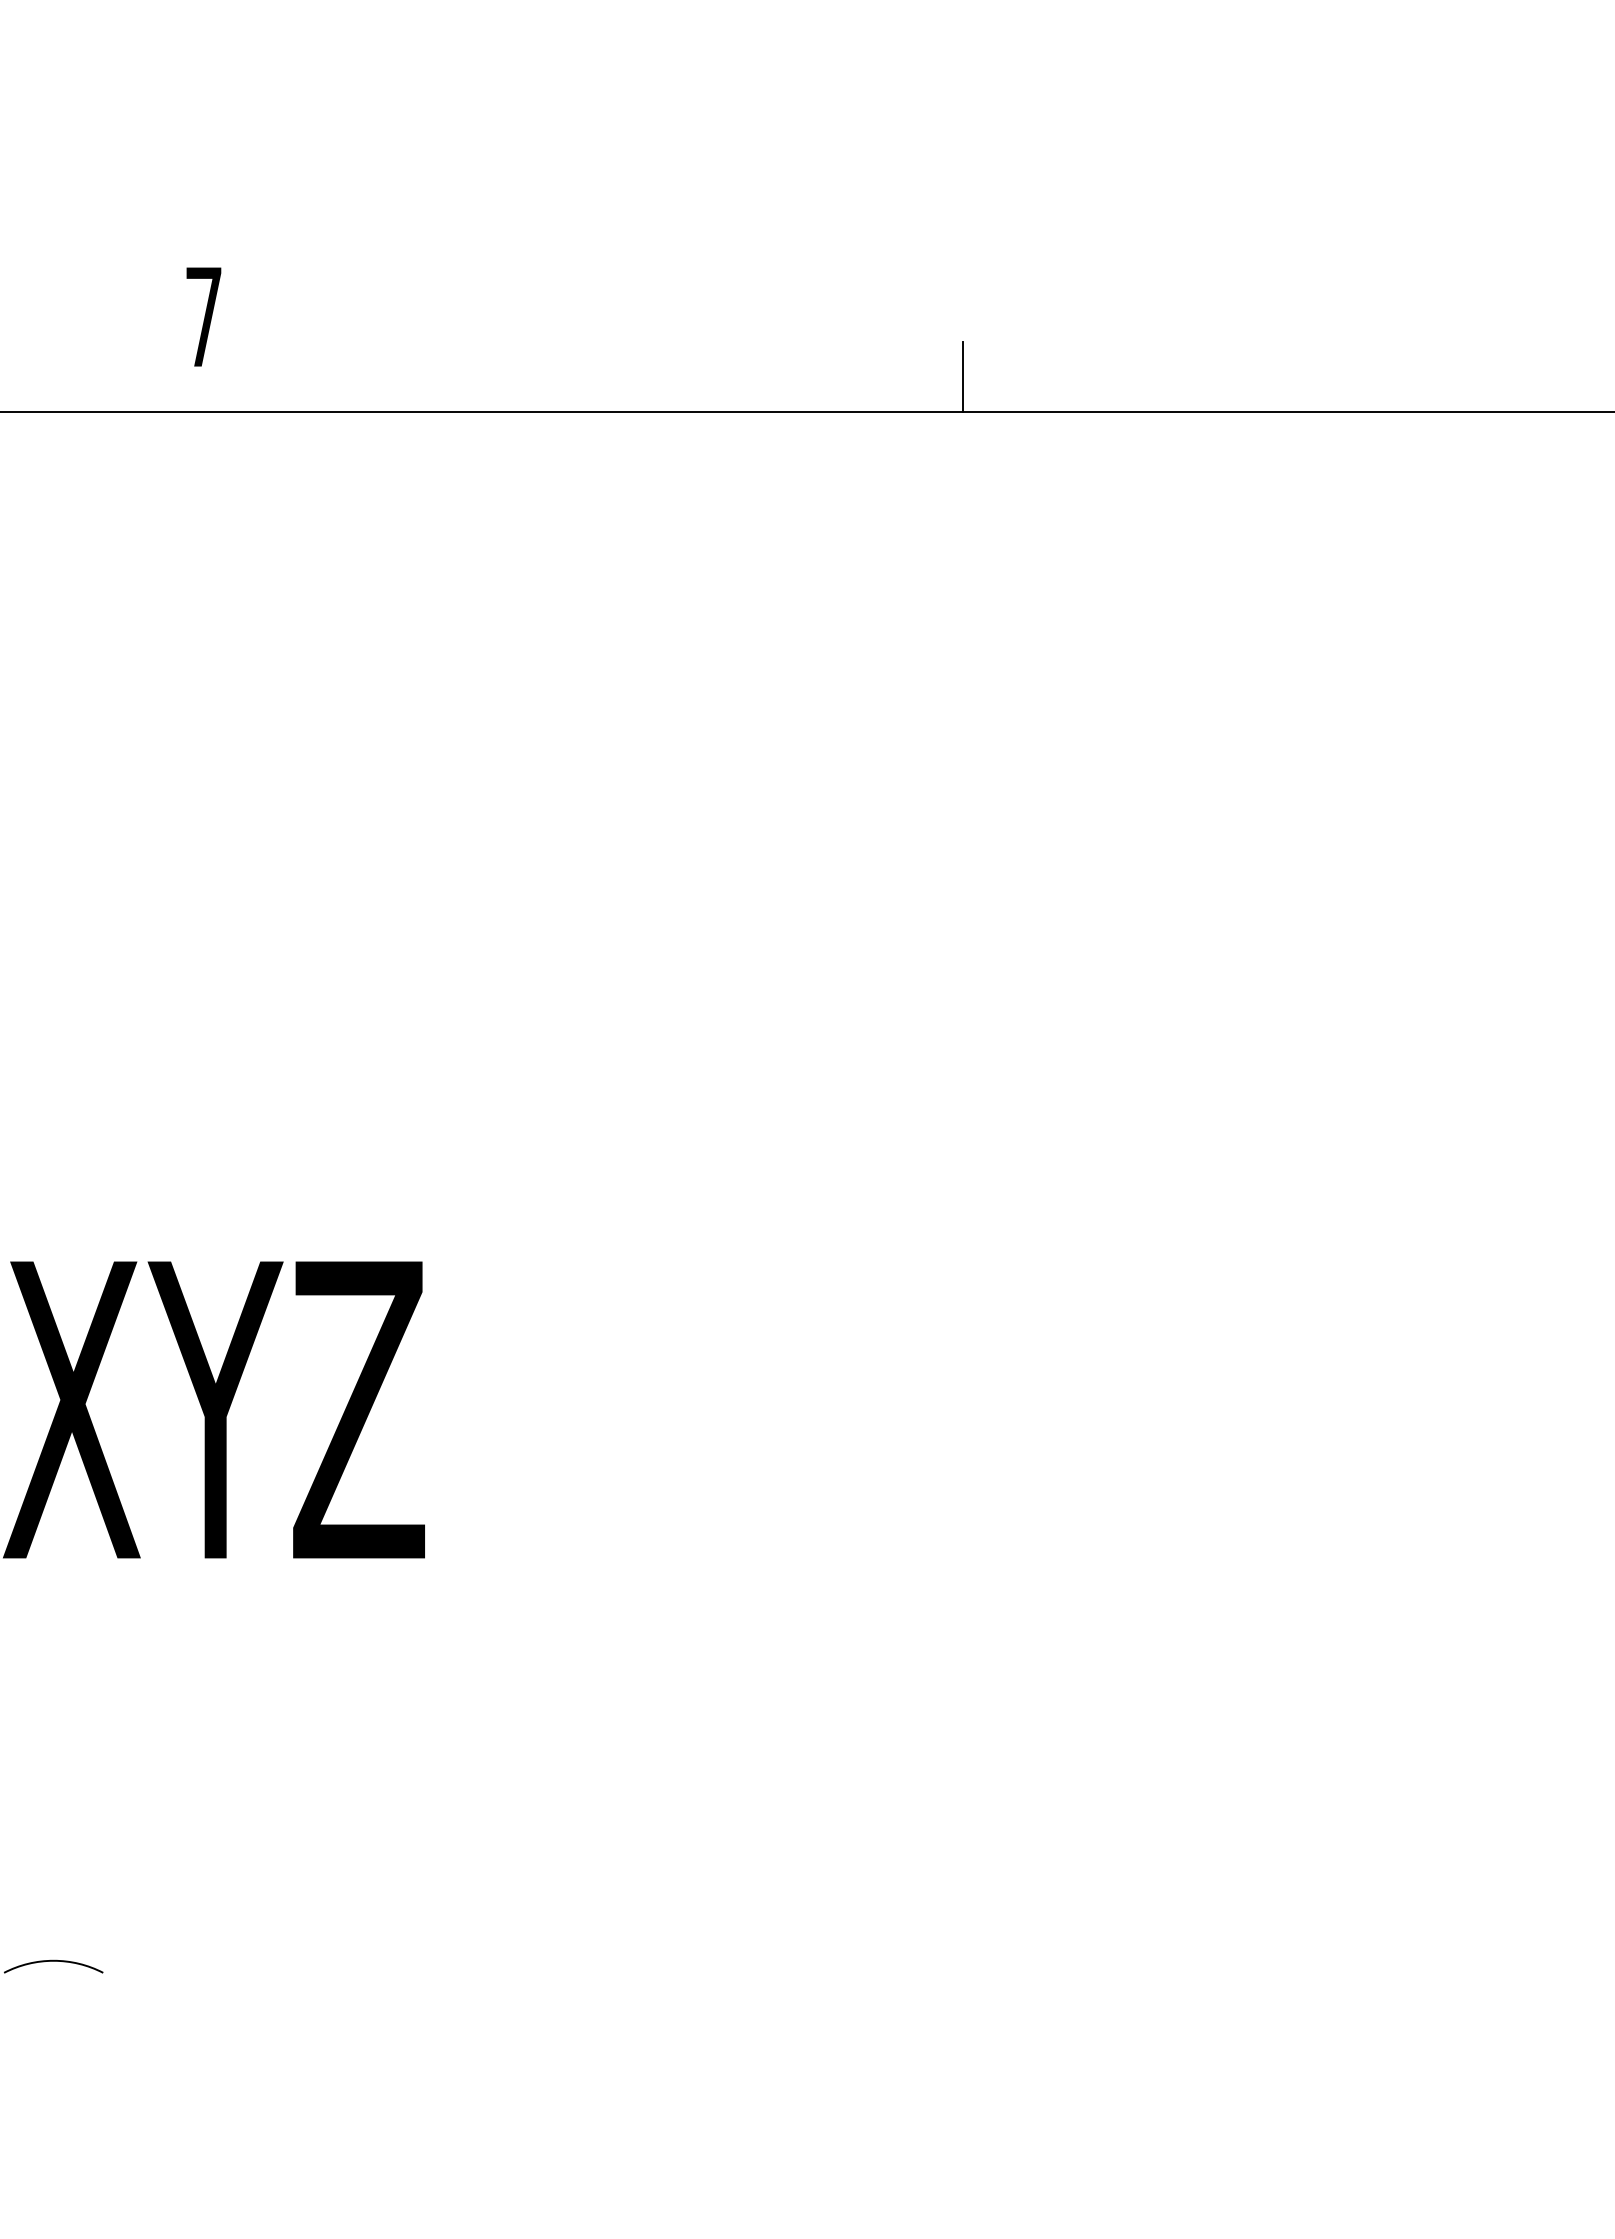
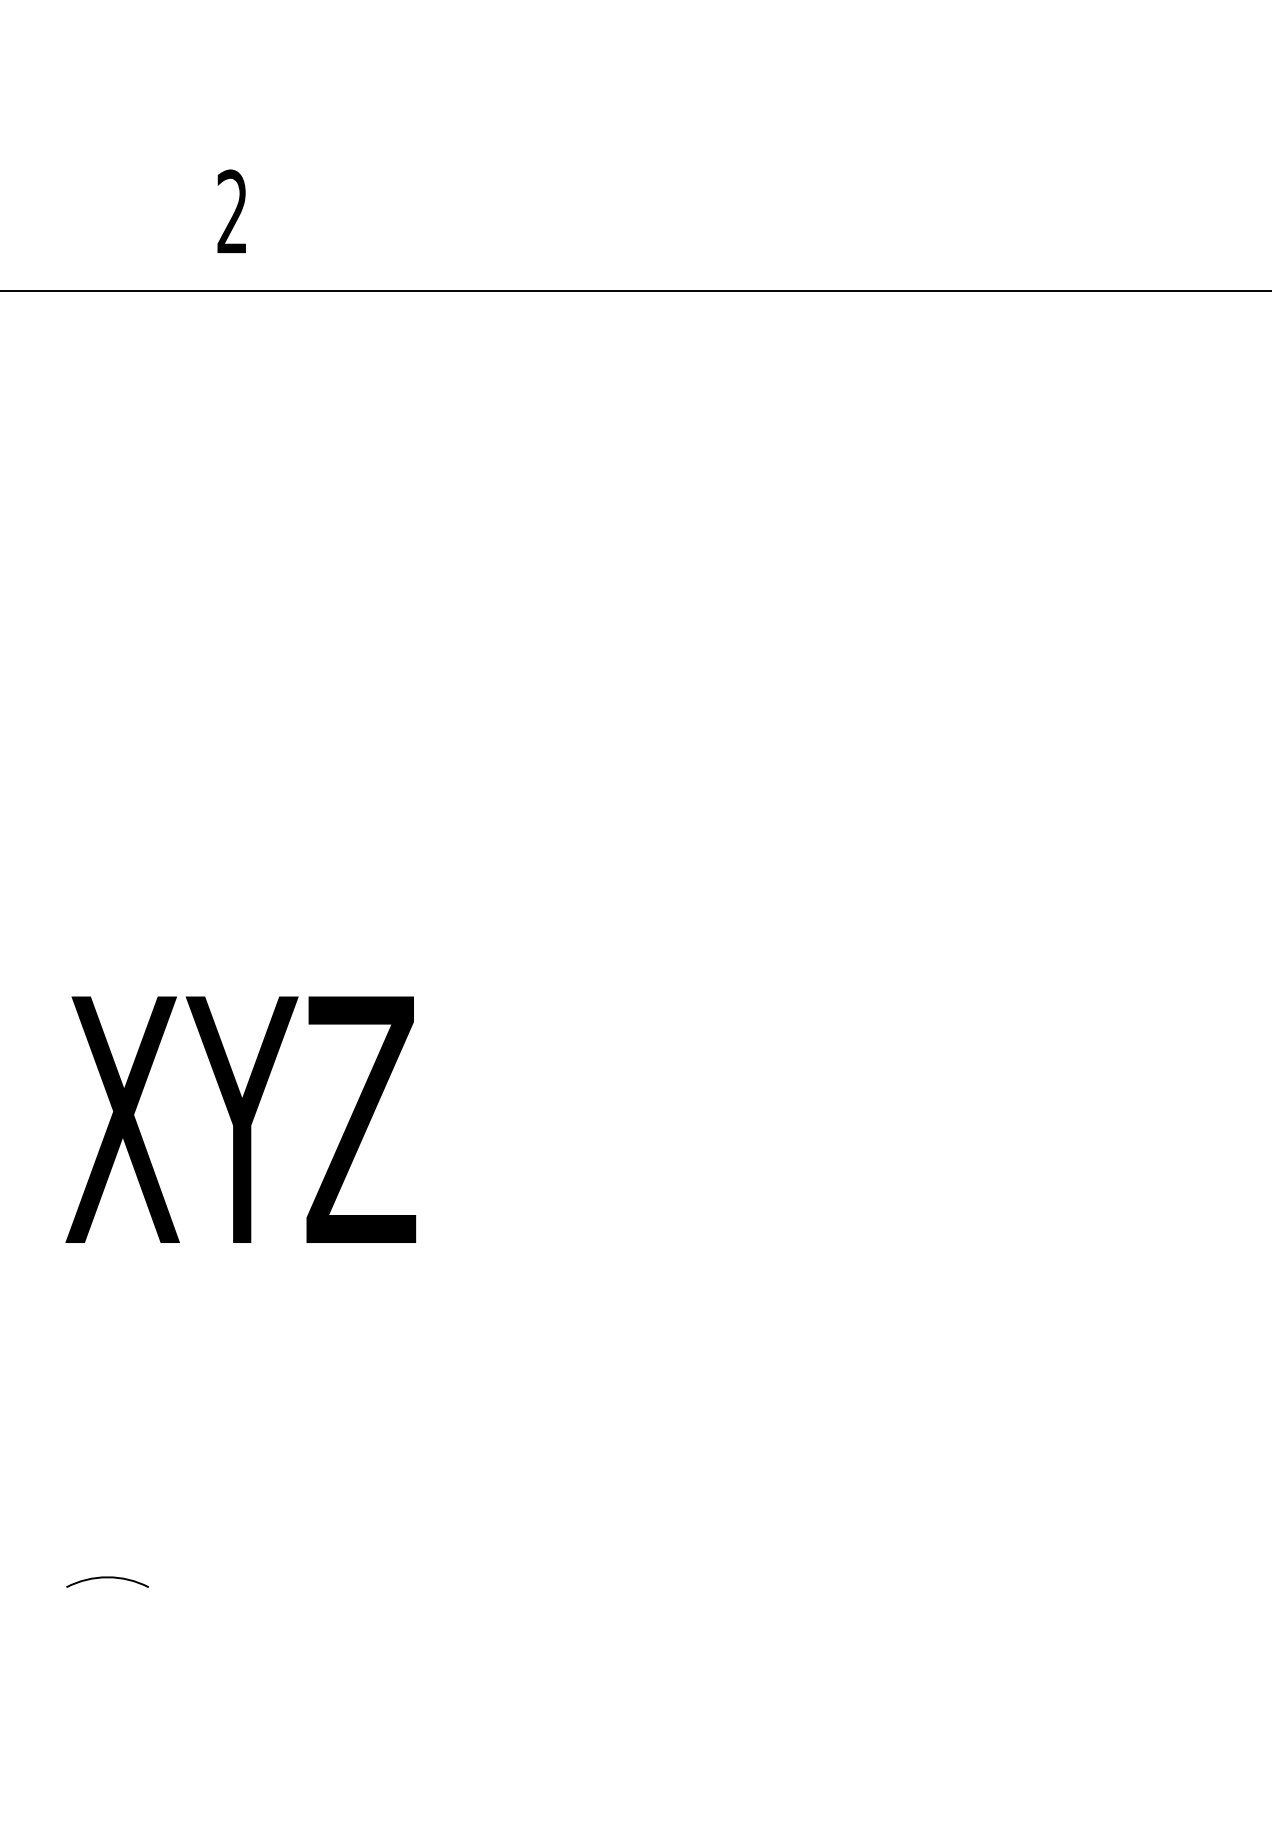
text: (203, 315) -> (232, 210), 7 -> 2
line: (962, 376) -> (862, 261), removed

